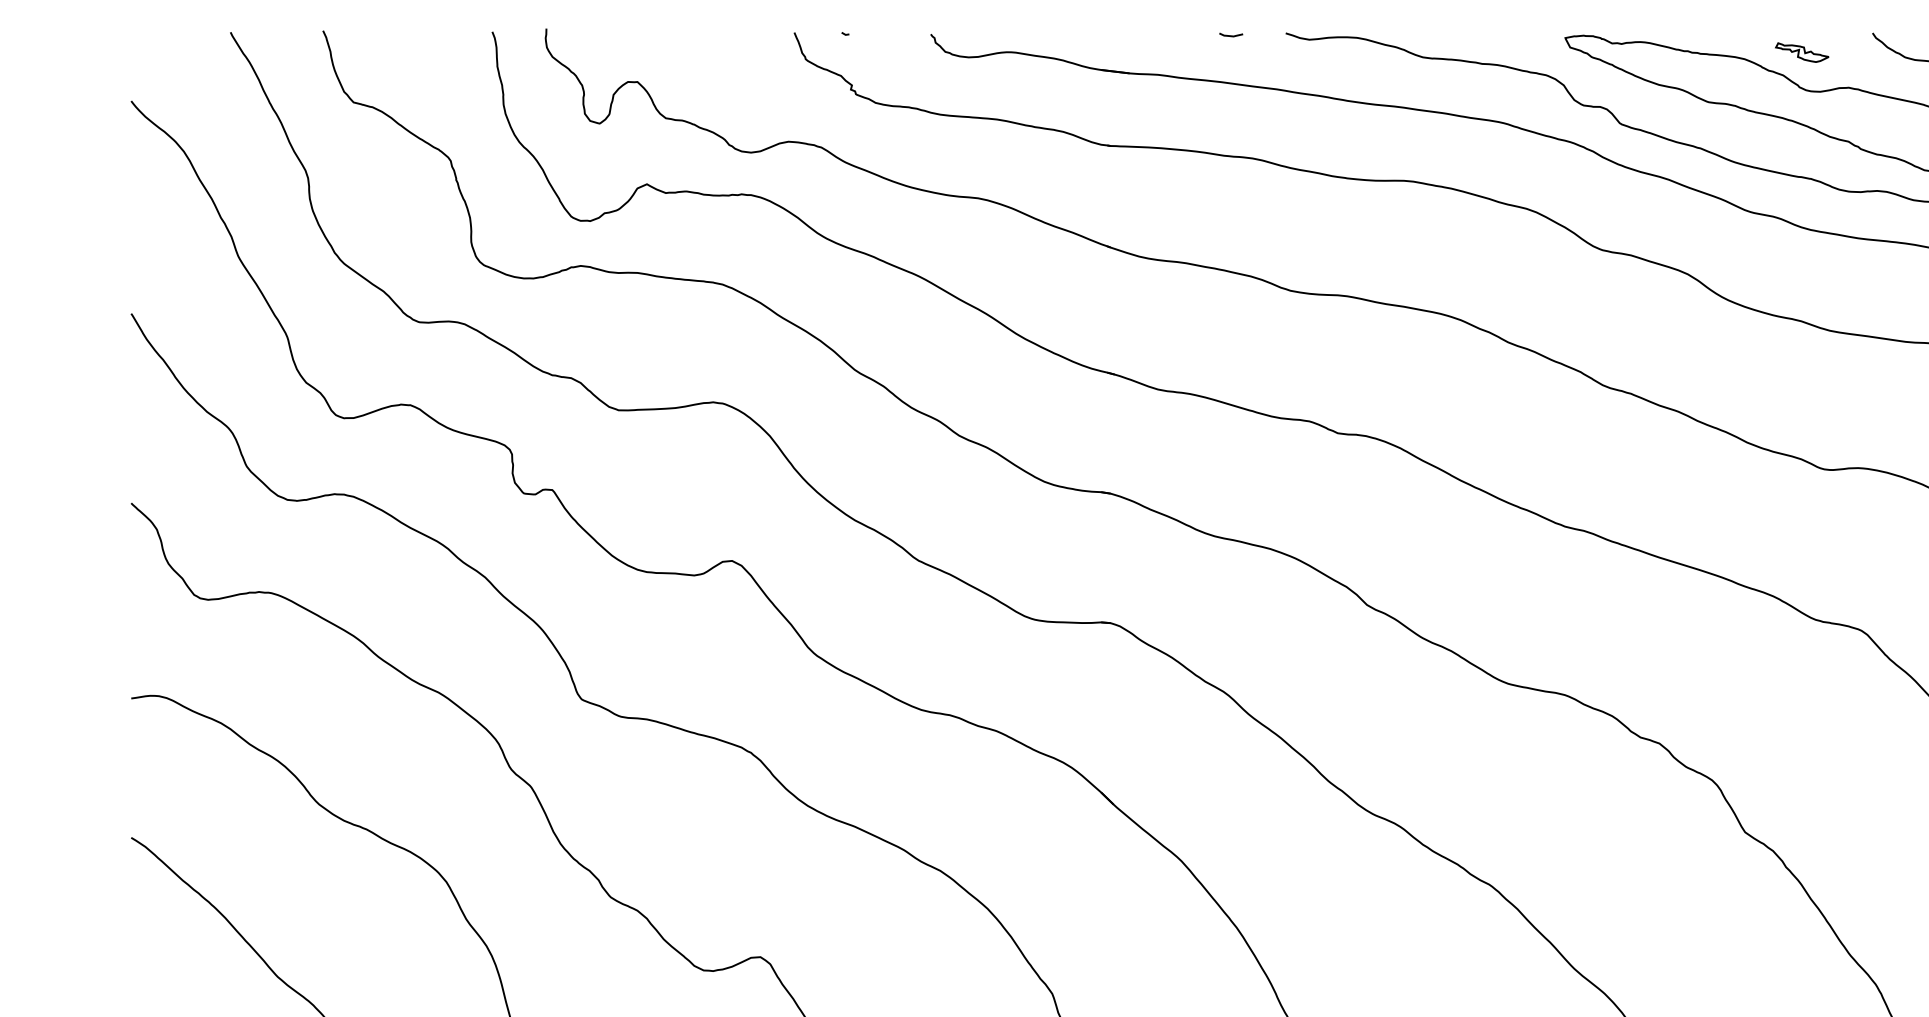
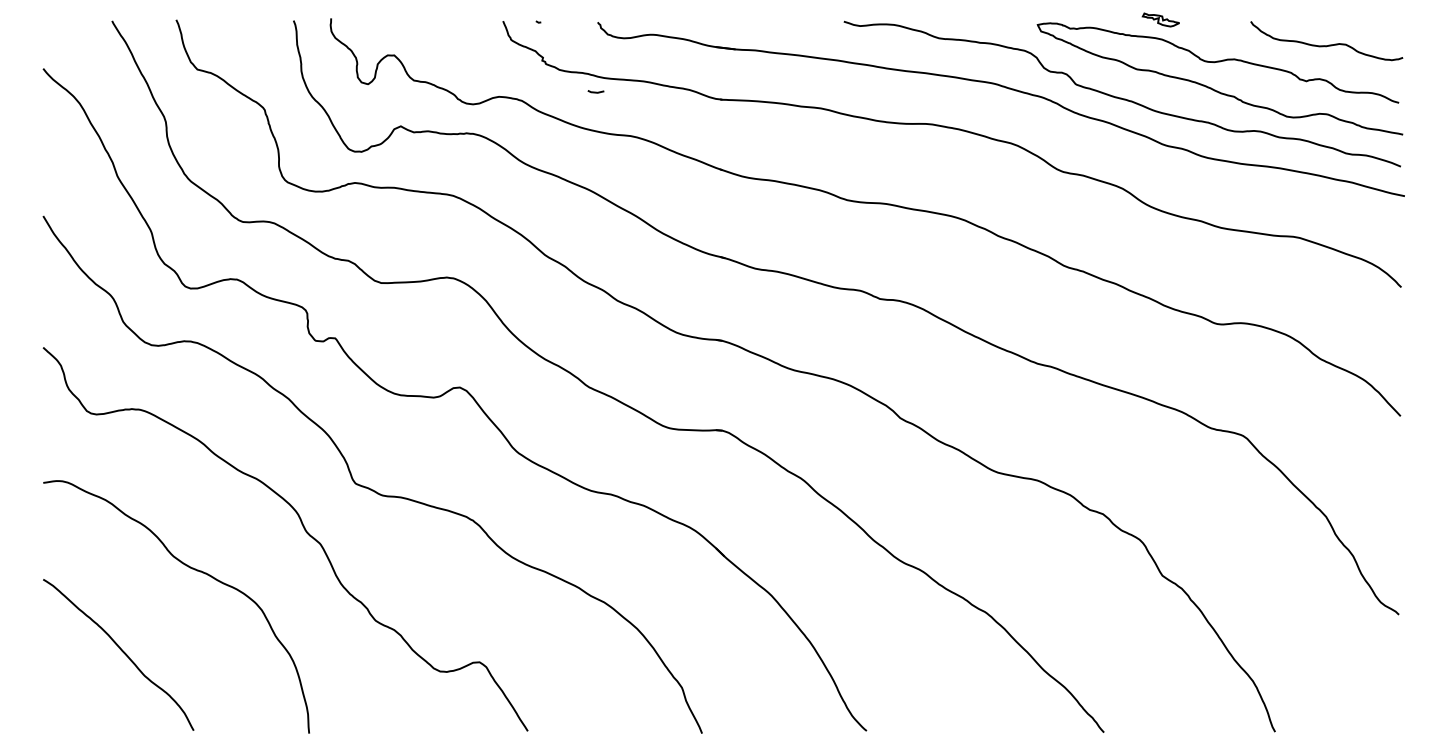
line: (1230, 34) -> (595, 91), moved
part: (1801, 51) -> (1160, 19), moved

